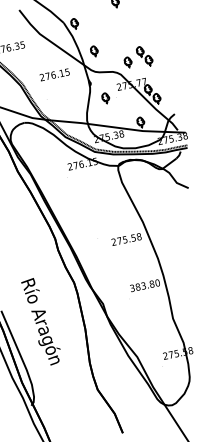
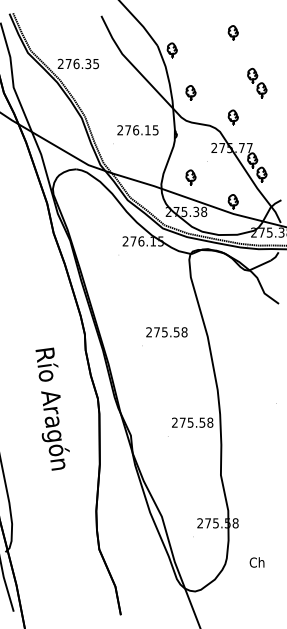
part: (144, 56) -> (257, 82), moved
text: (54, 75) -> (137, 130), moved
part: (105, 98) -> (190, 177), moved
text: (126, 239) -> (166, 332), moved
text: (144, 285) -> (192, 422), 383.80 -> 275.58
text: (41, 321) -> (52, 408), moved

